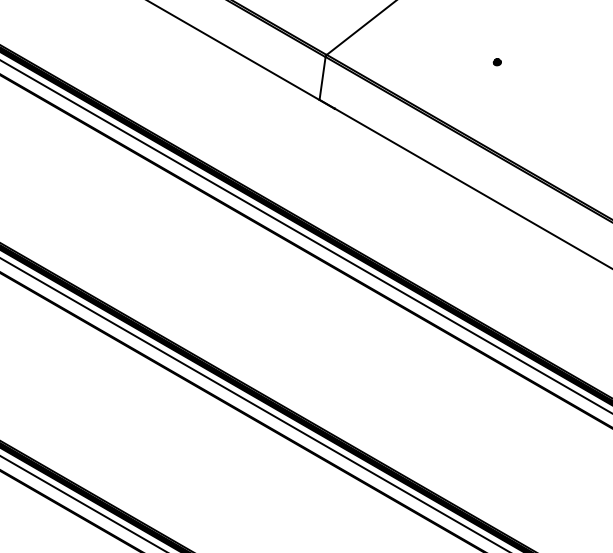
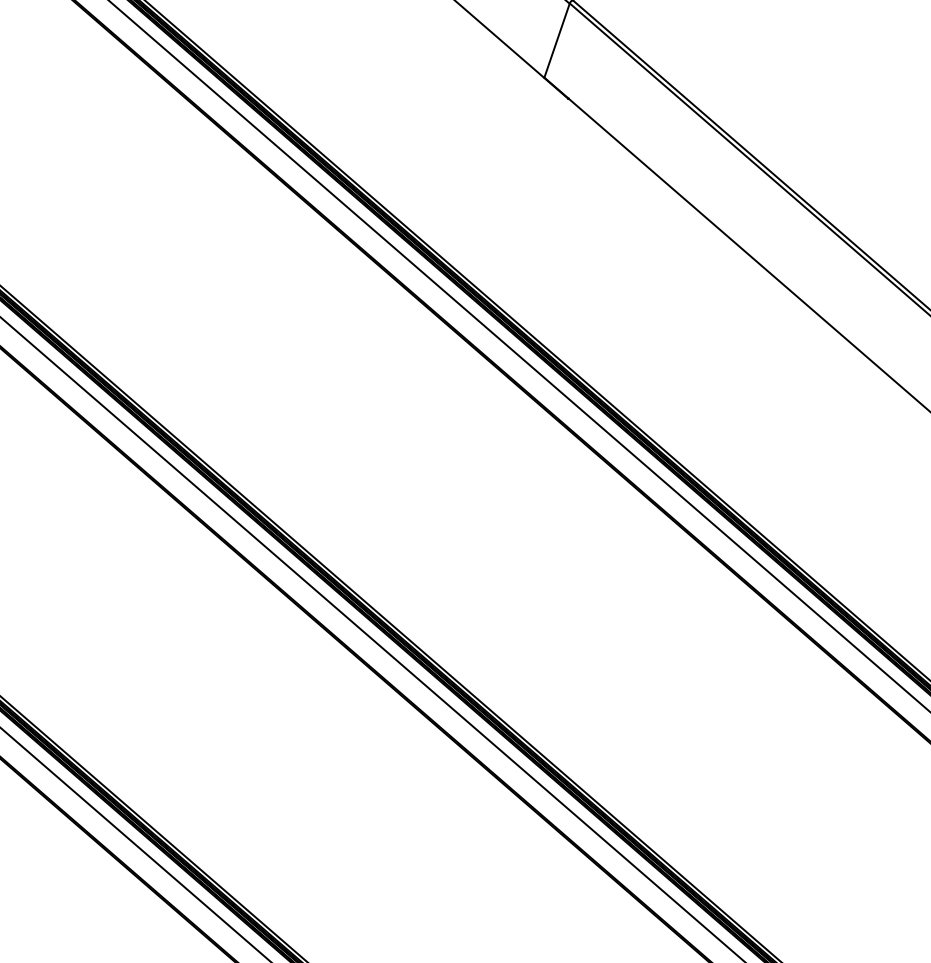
part: (496, 62) -> (871, 71), removed

